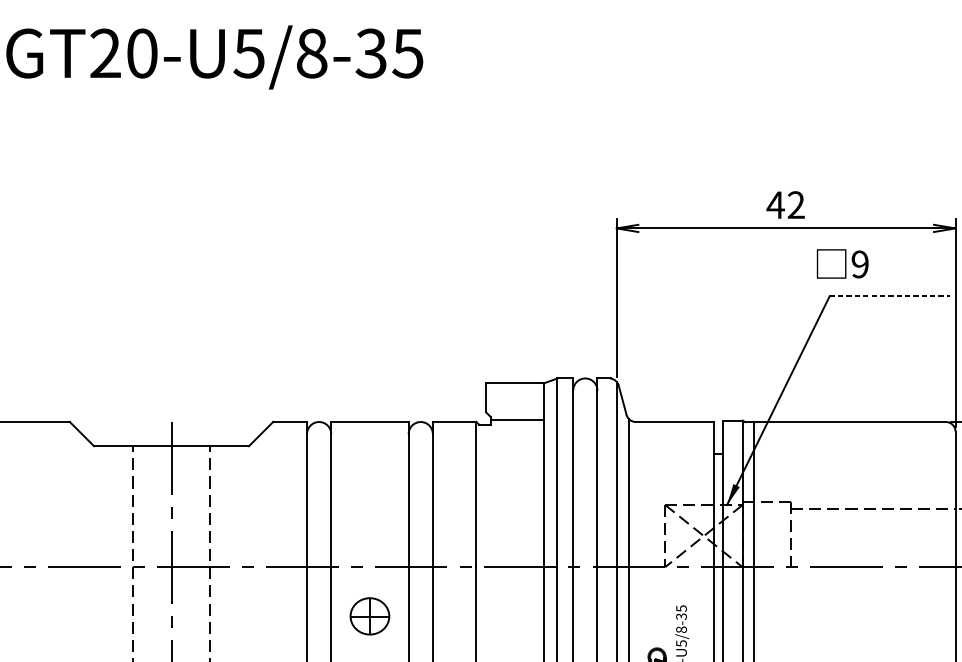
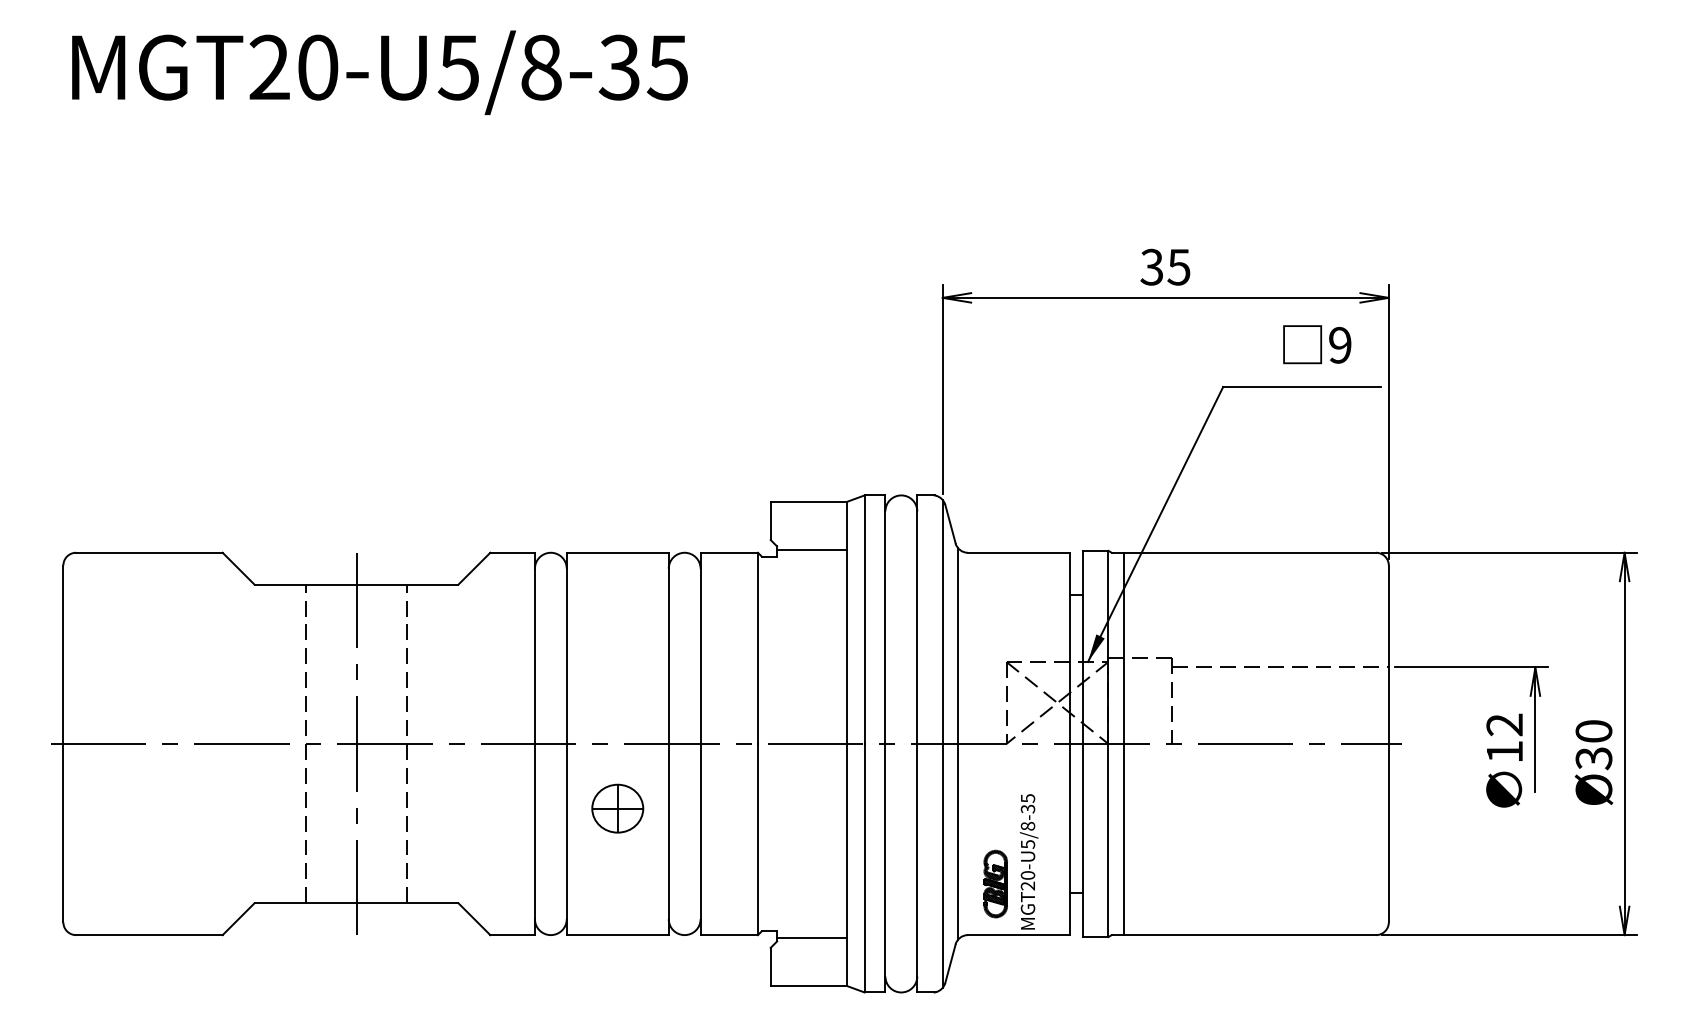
text: (785, 204) -> (1164, 266), 42 -> 35
text: (842, 263) -> (1317, 344), moved
line: (890, 296) -> (1302, 387), dashed -> solid

